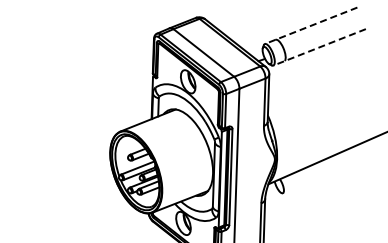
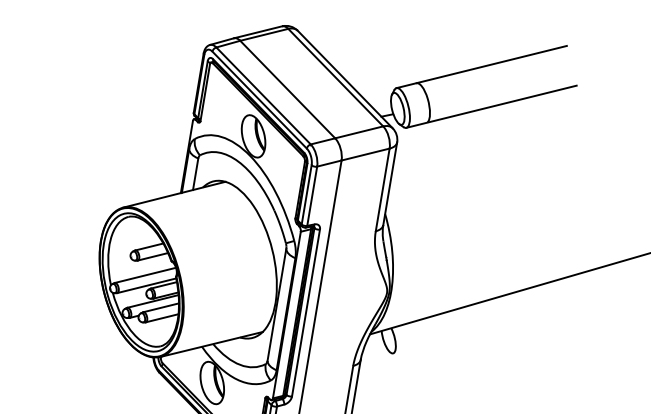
line: (311, 25) -> (482, 66), dashed -> solid
line: (319, 47) -> (491, 106), dashed -> solid

